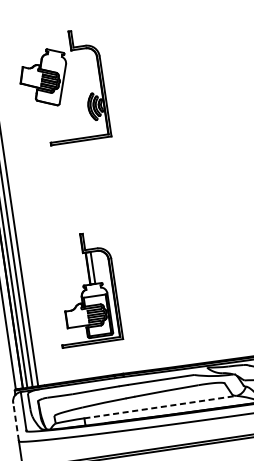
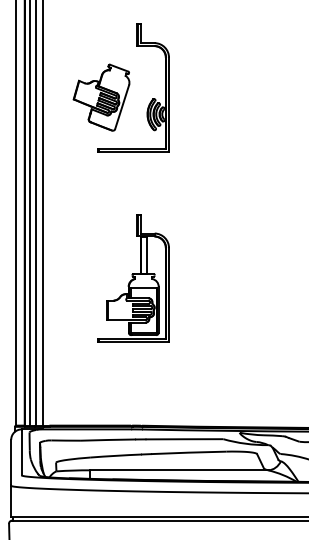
part: (44, 78) -> (101, 97), moved
part: (84, 289) -> (133, 278), moved
line: (160, 407) -> (179, 470), dashed -> solid
line: (16, 421) -> (11, 462), dashed -> solid

